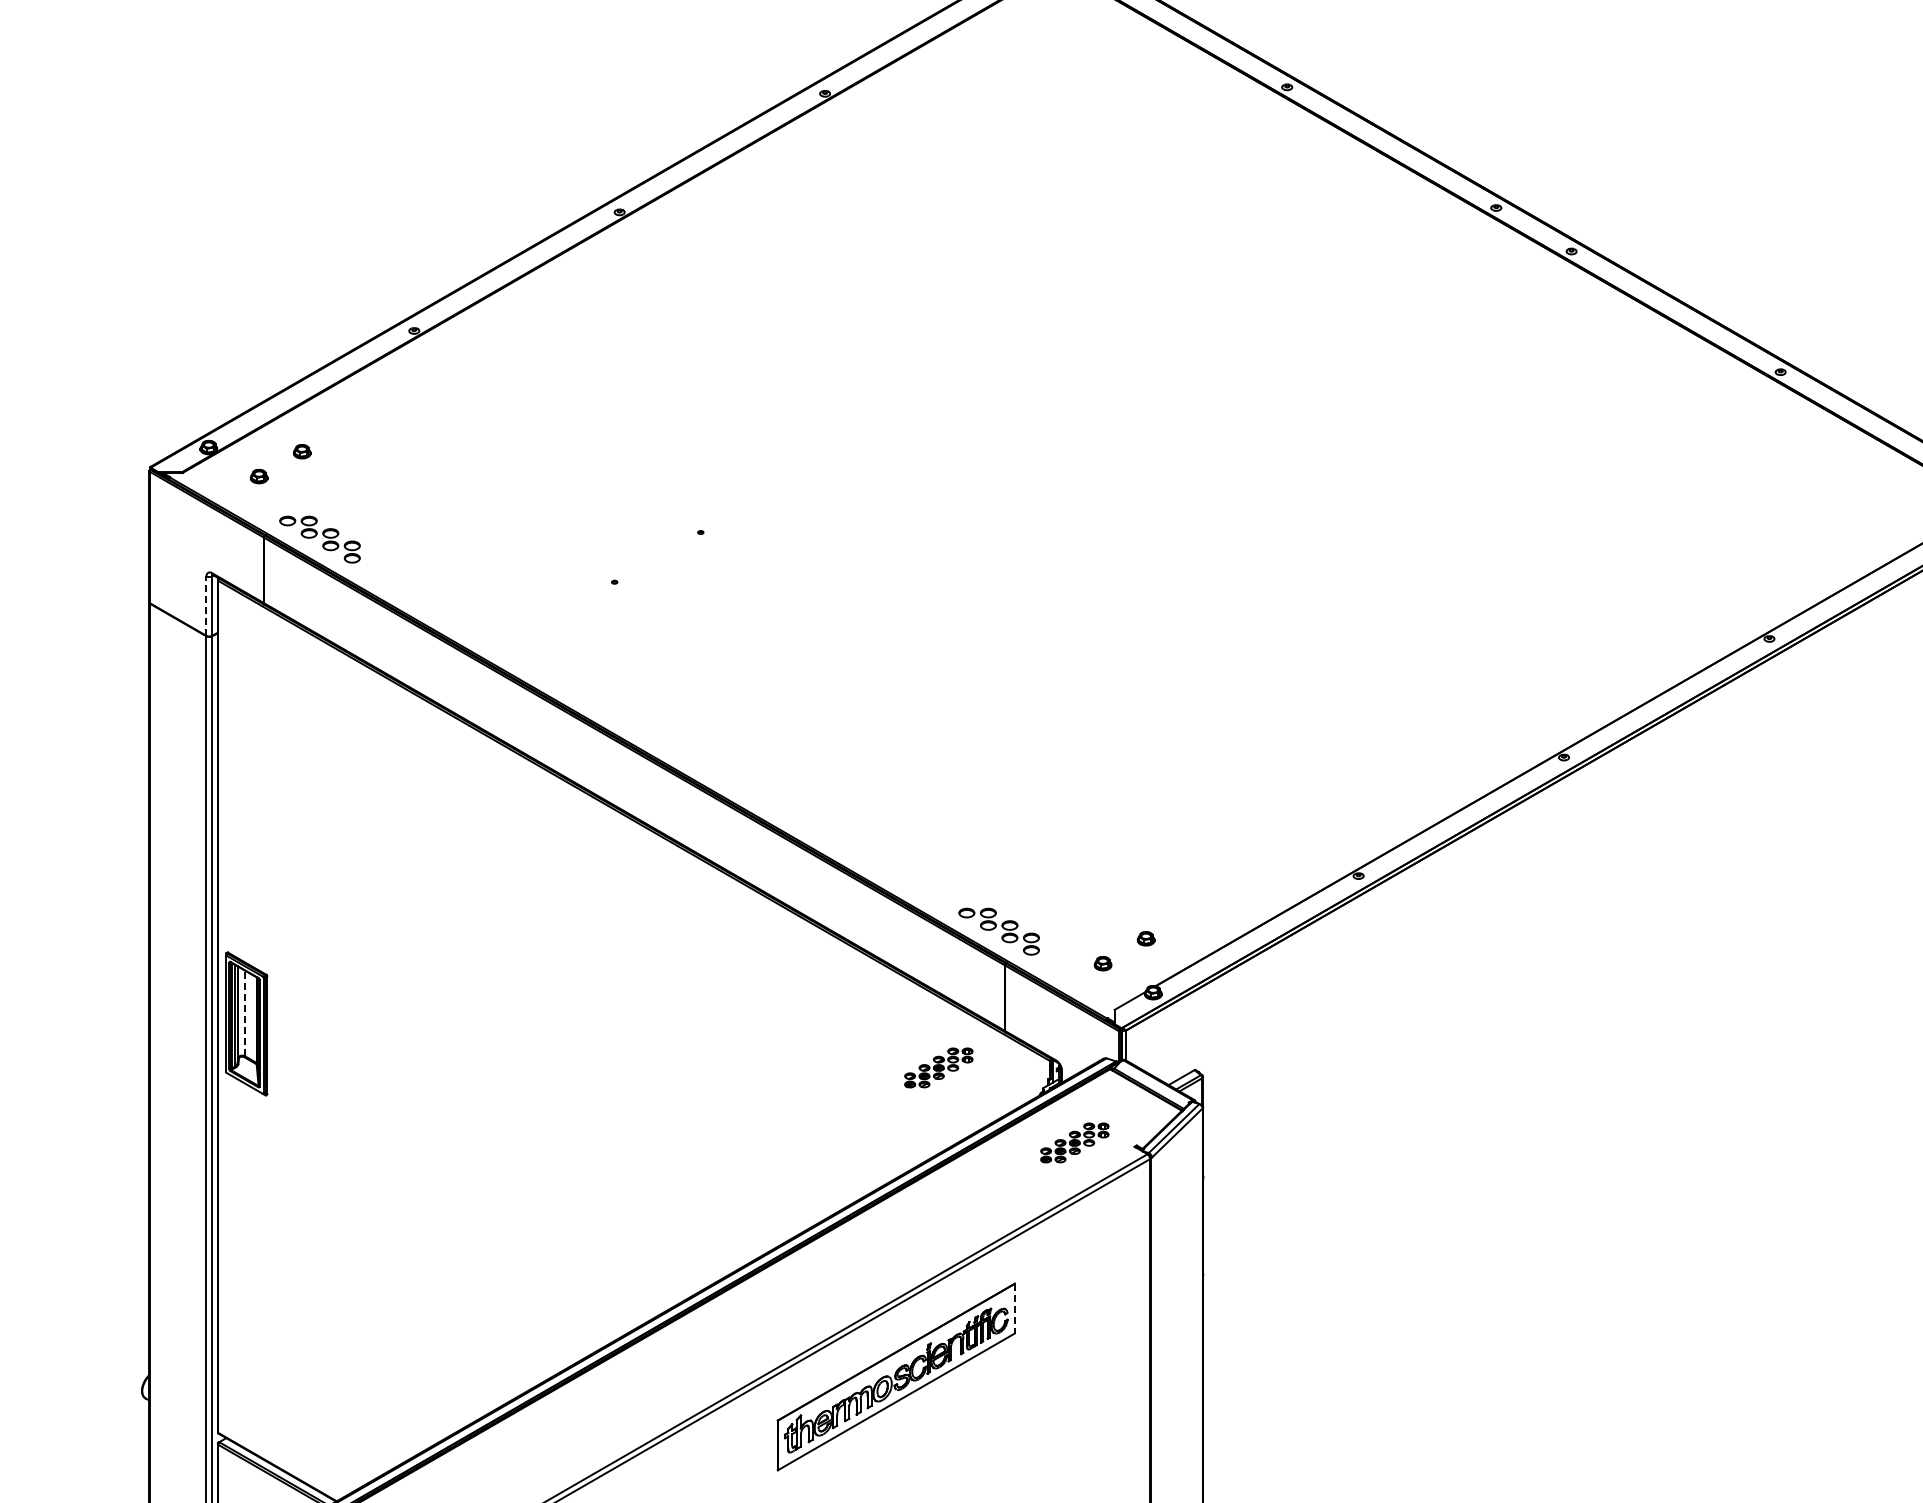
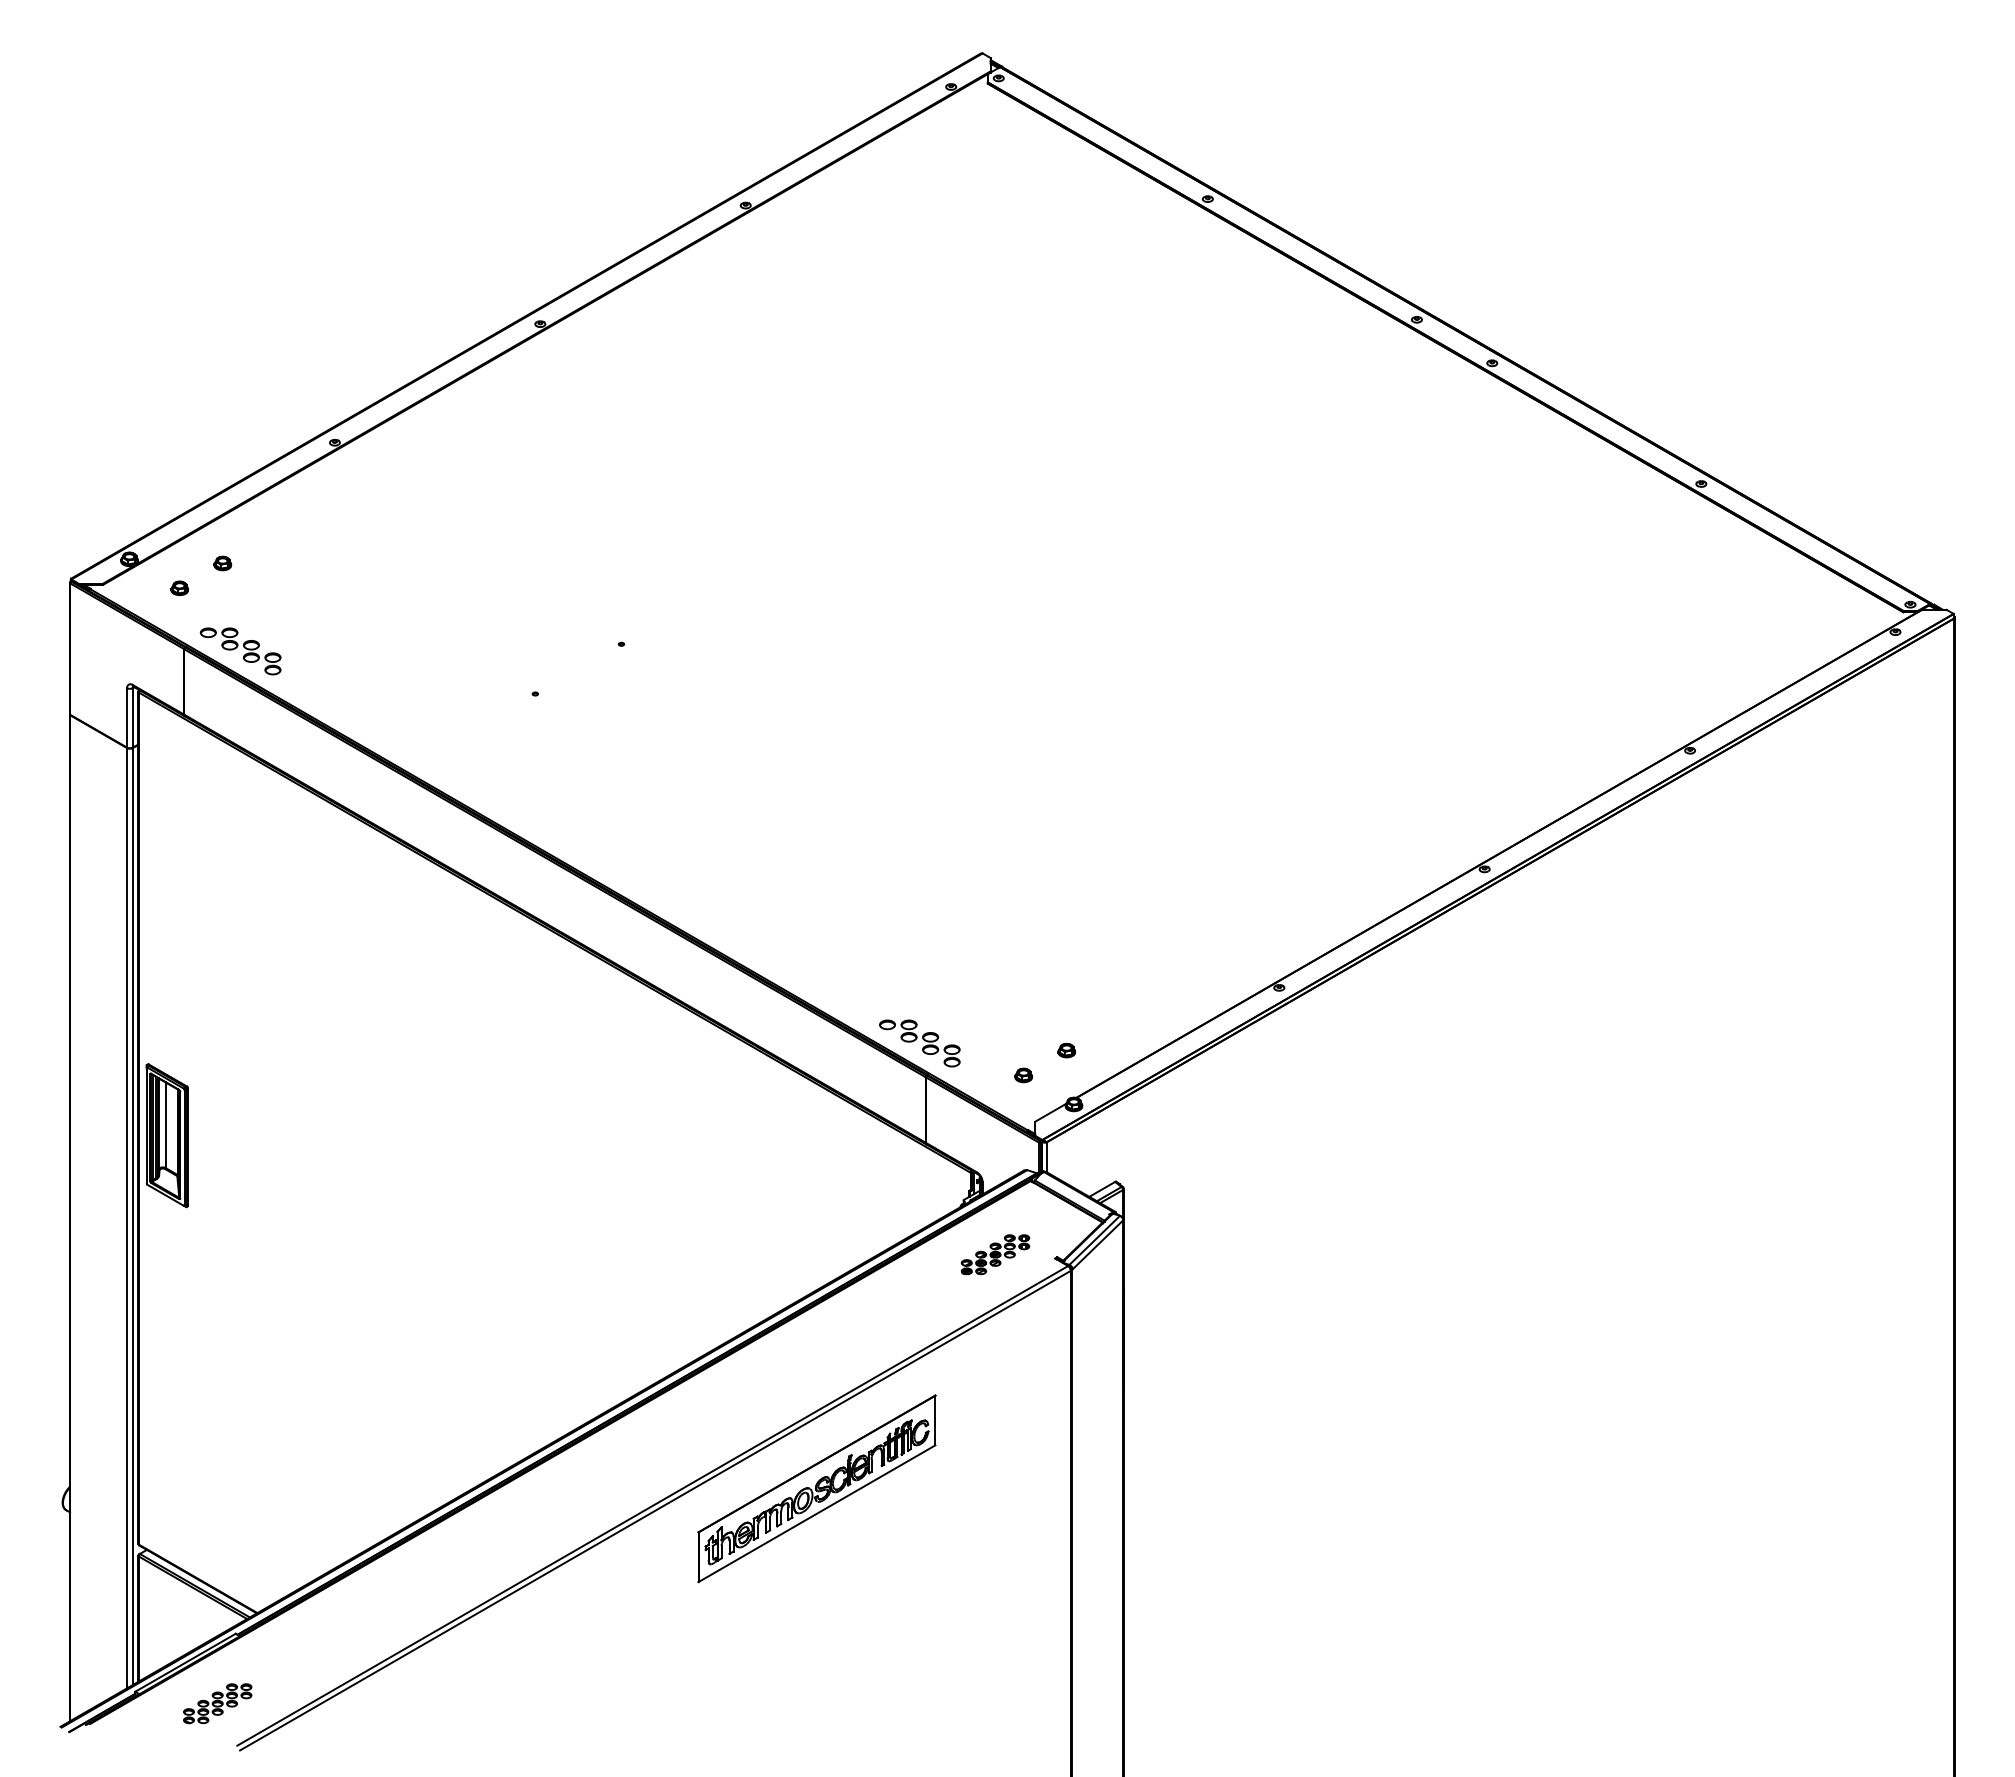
line: (206, 605) -> (127, 717), dashed -> solid
line: (244, 1013) -> (165, 1125), dashed -> solid
part: (938, 1067) -> (859, 1179), removed
line: (1014, 1308) -> (935, 1420), dashed -> solid

